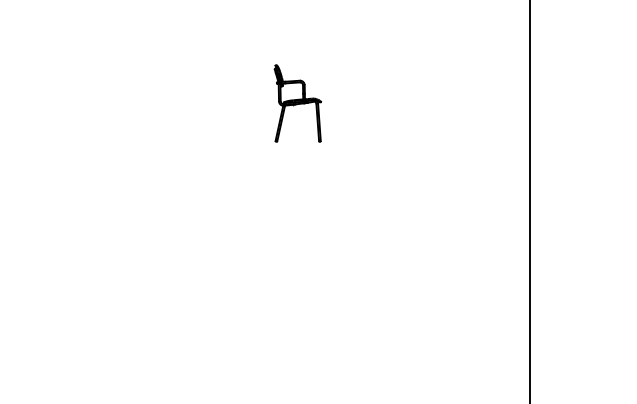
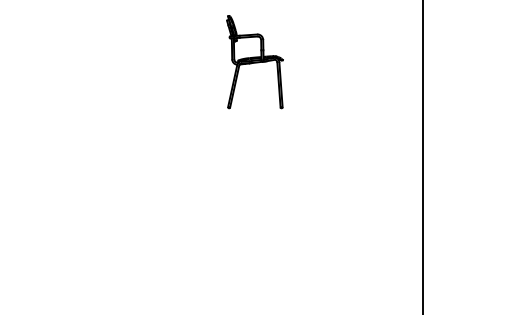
part: (297, 103) -> (254, 62), size x1.67

